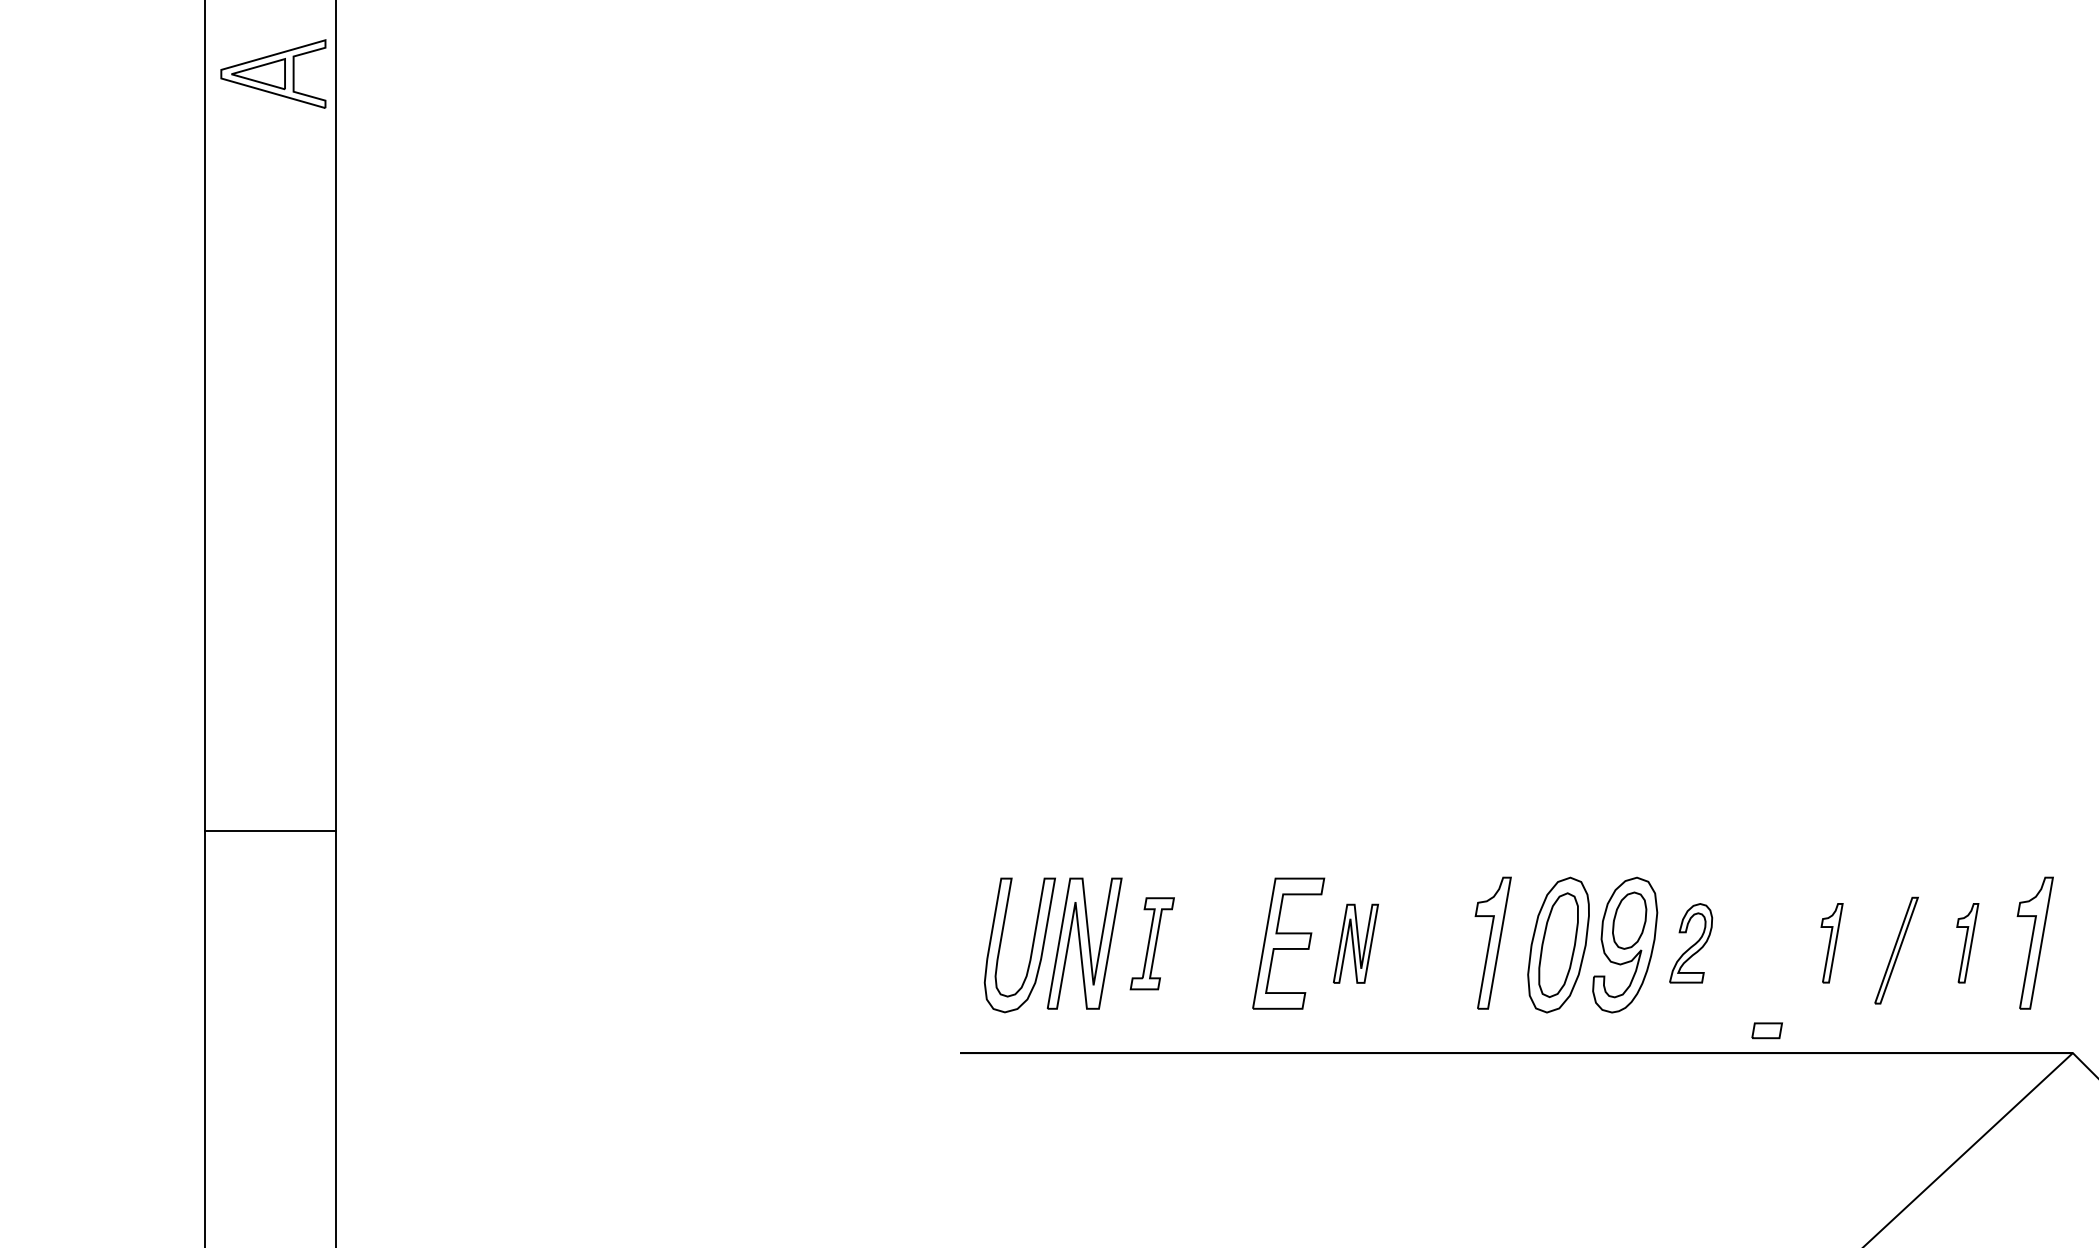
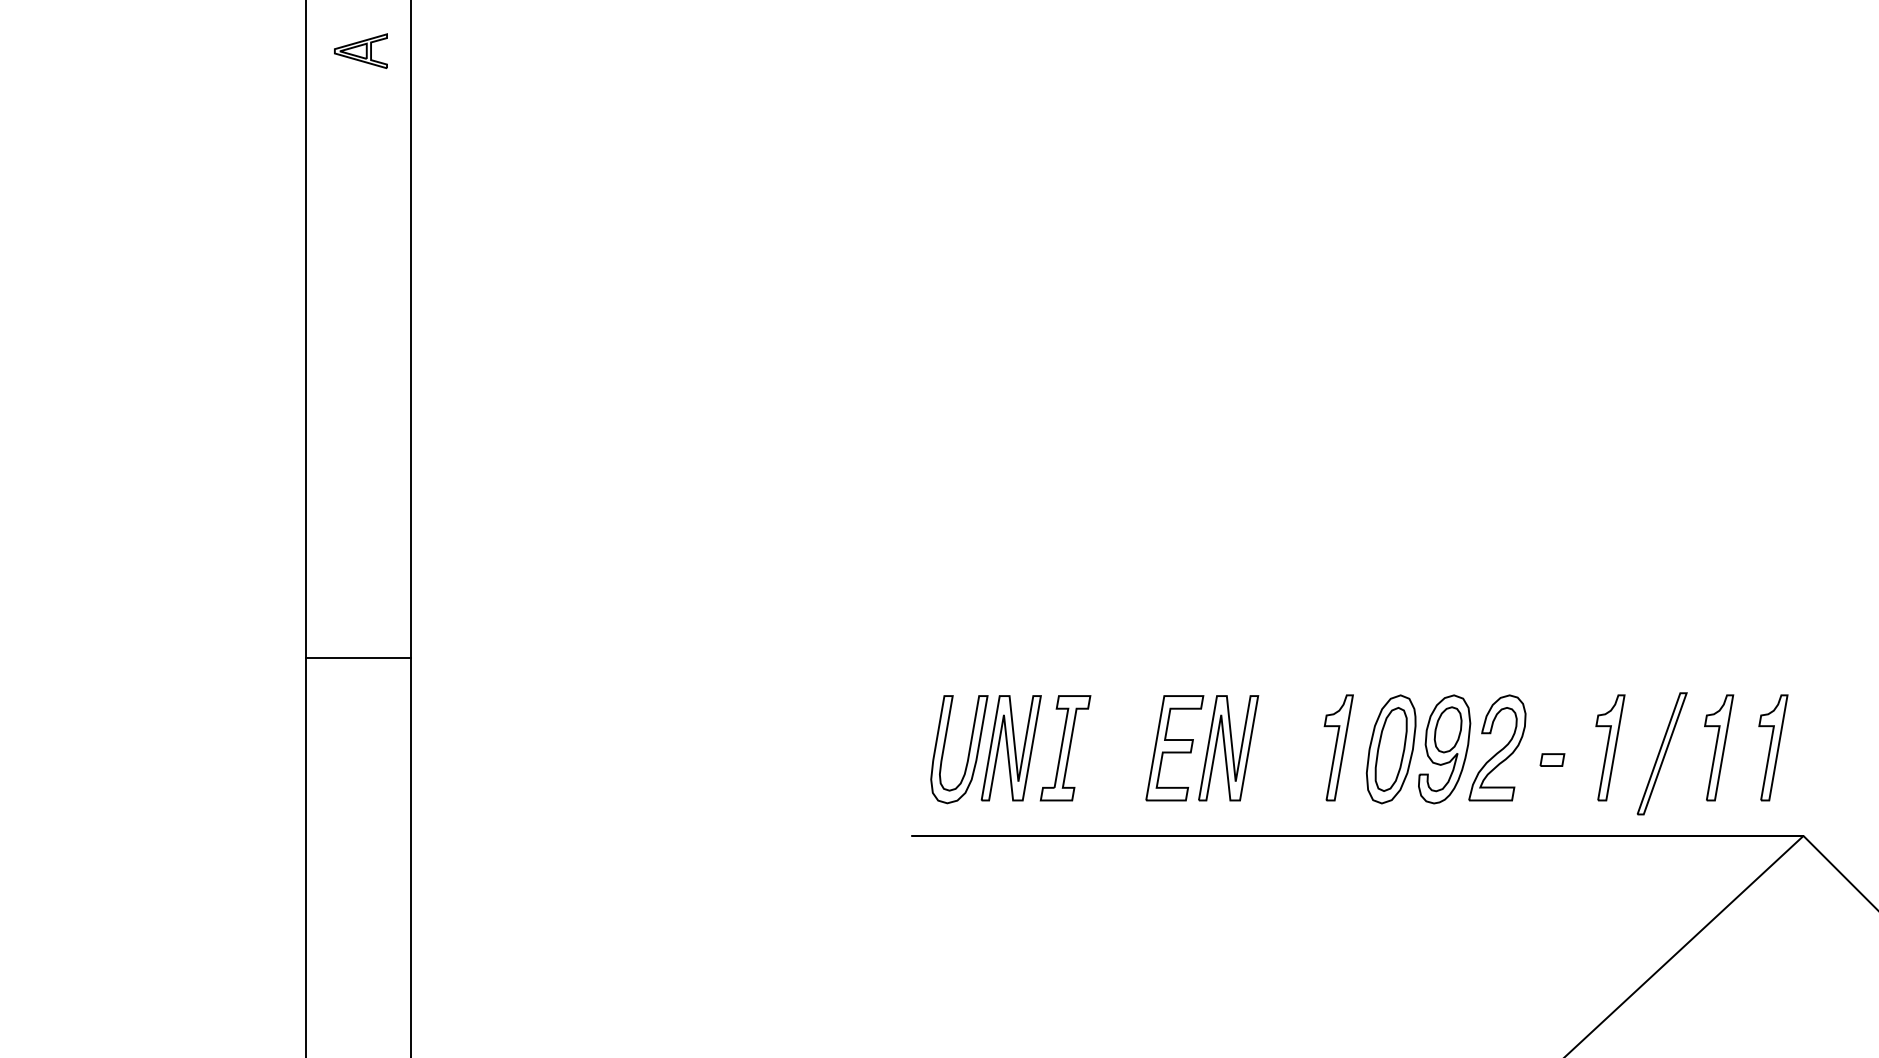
part: (272, 74) -> (360, 51), size x0.62
part: (1691, 942) -> (1497, 747), size x1.67
part: (1832, 942) -> (1610, 747), size x1.67
part: (1968, 942) -> (1719, 747), size x1.67
part: (1152, 943) -> (1065, 748), size x1.43
part: (1355, 943) -> (1228, 748), size x1.67
part: (1895, 950) -> (1661, 753), size x1.43
part: (1767, 1030) -> (1552, 759), moved

